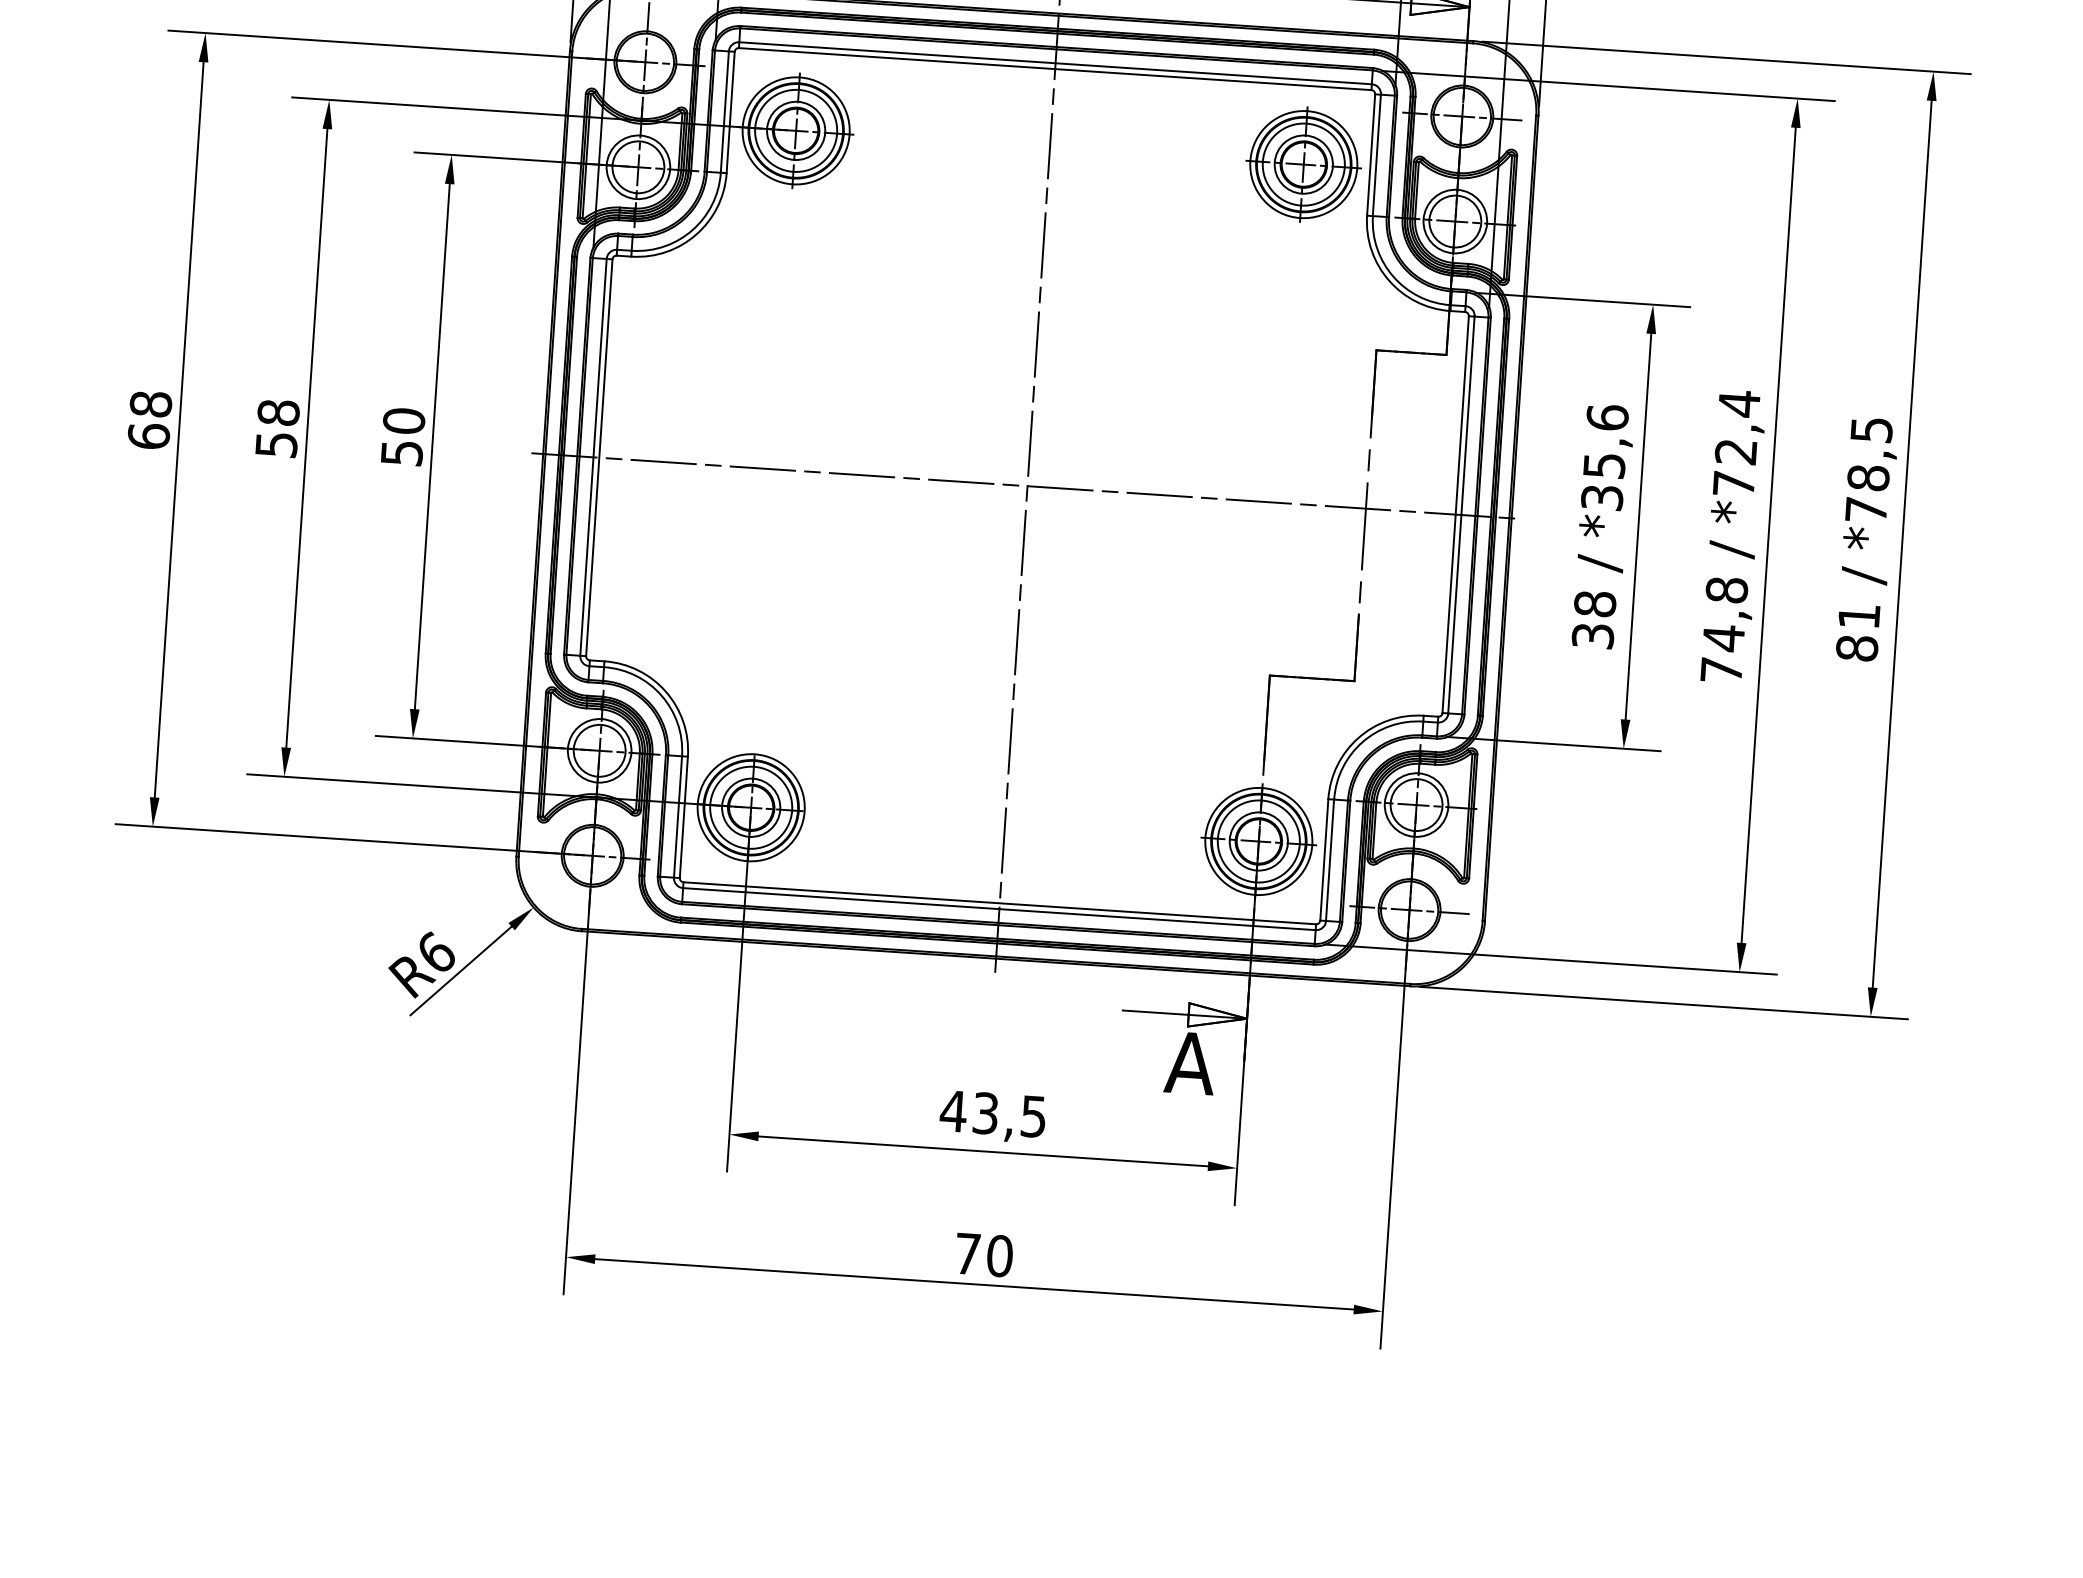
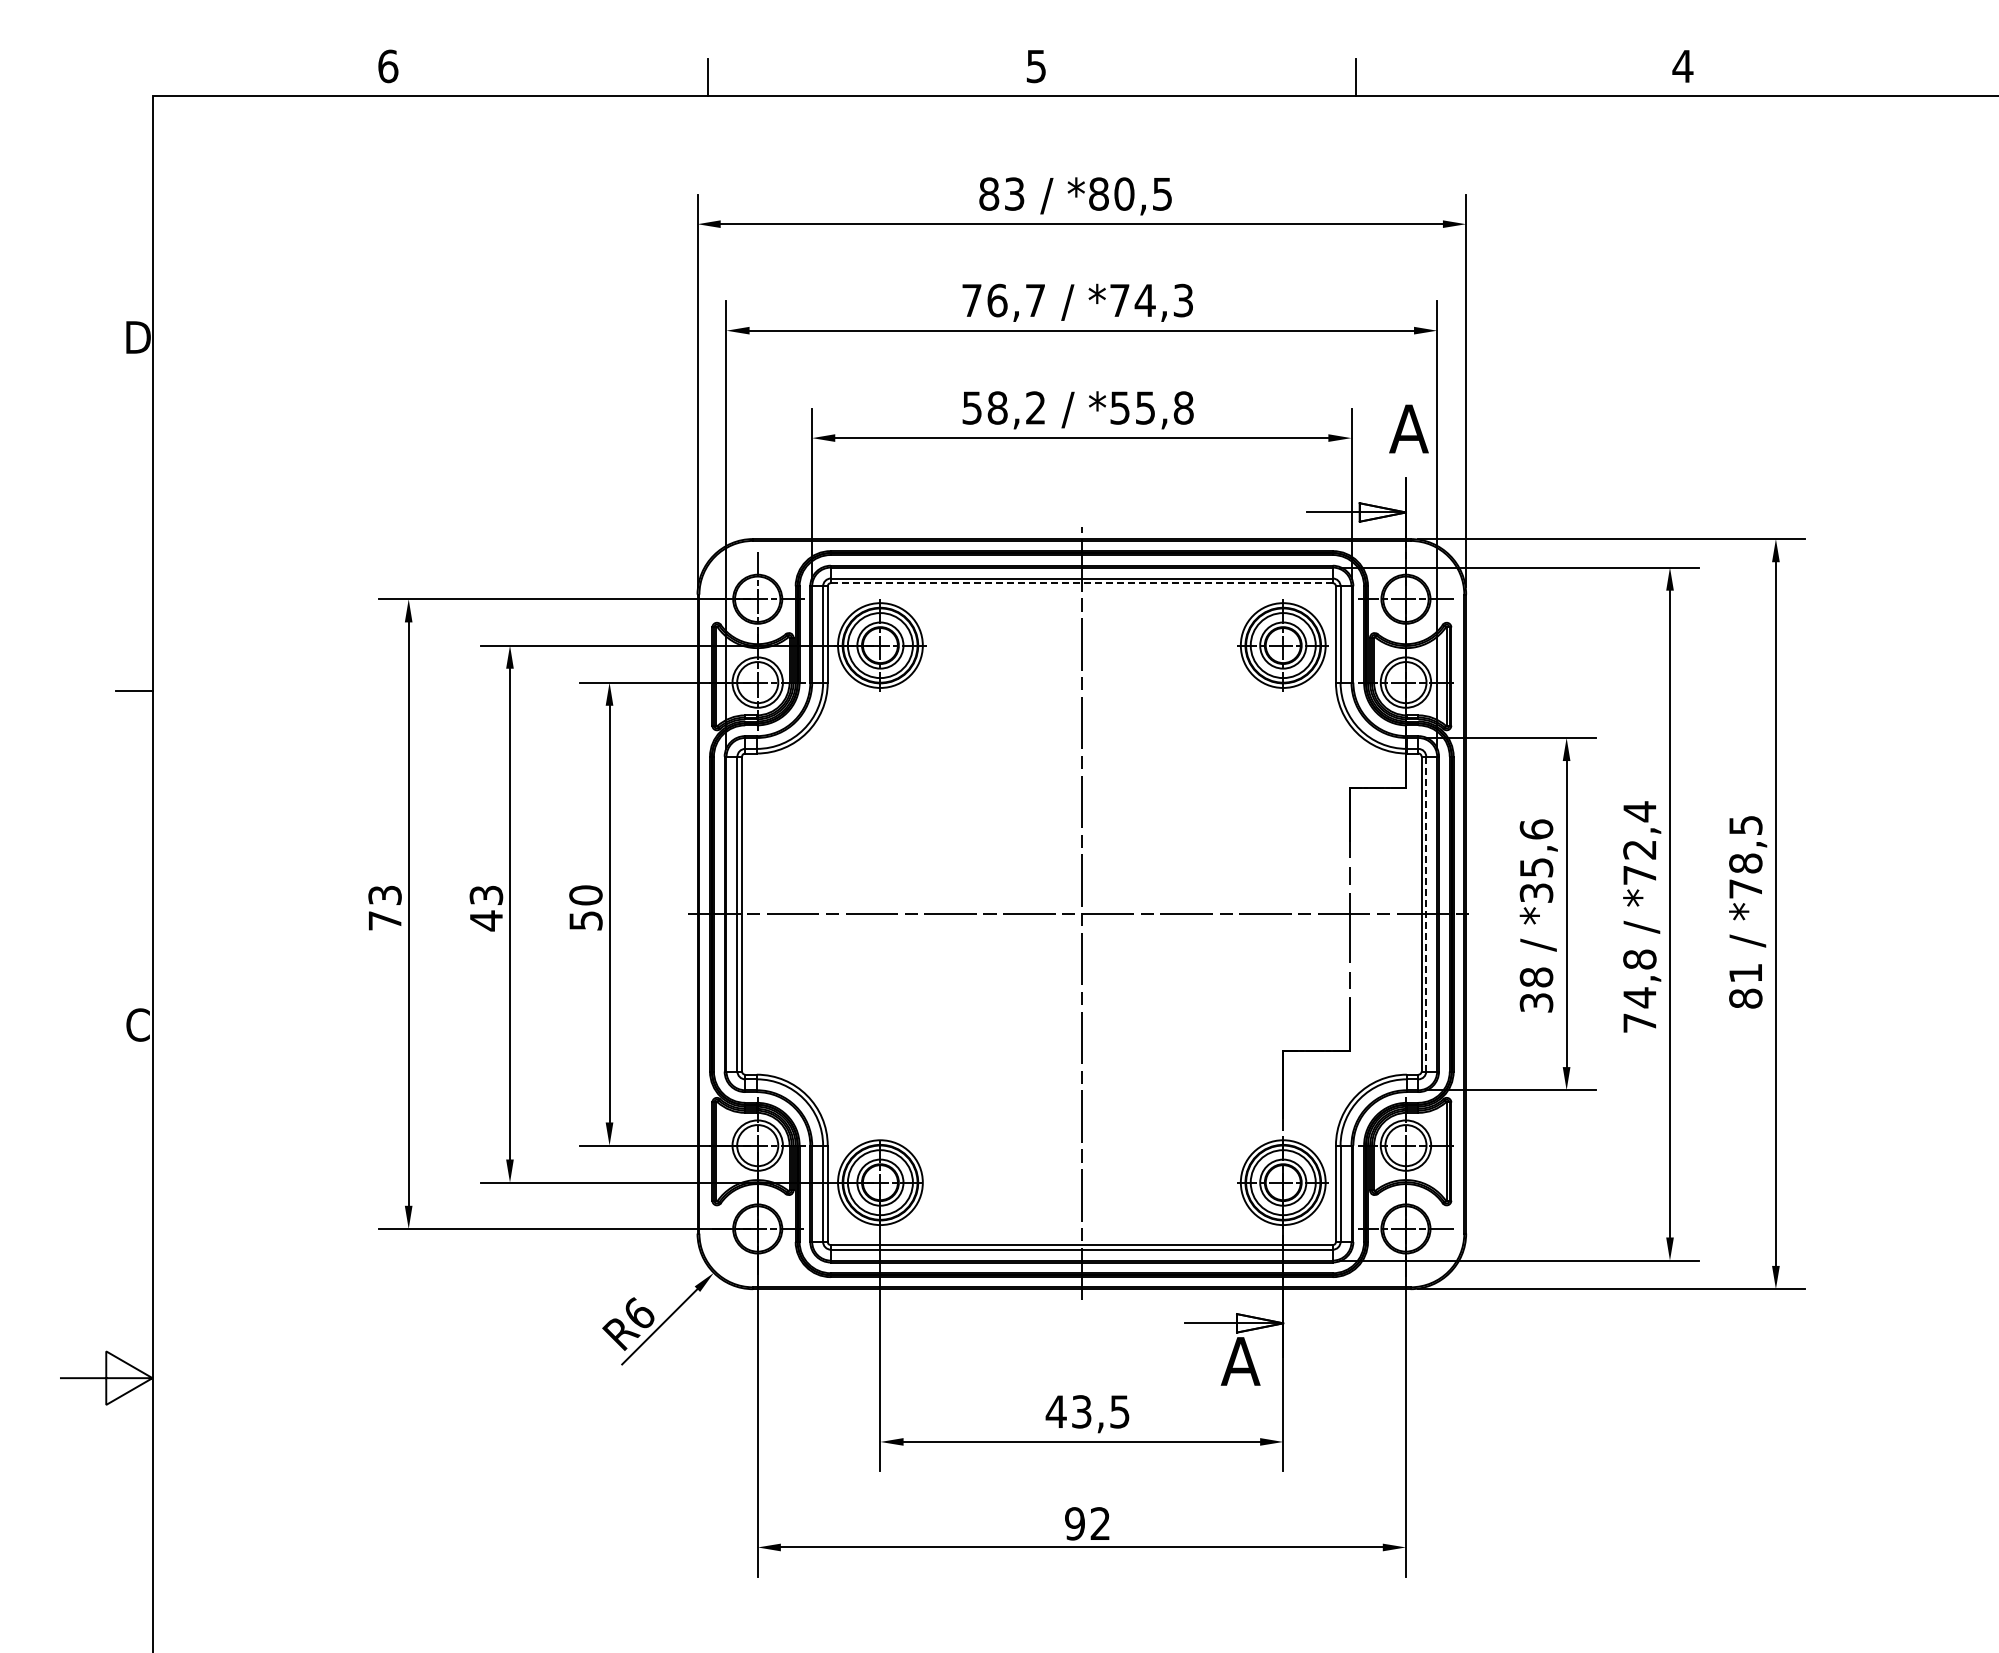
line: (1054, 69) -> (1081, 583), solid -> dashed
text: (149, 419) -> (384, 907), 68 -> 73
text: (277, 429) -> (486, 908), 58 -> 43
line: (1461, 514) -> (1426, 913), solid -> dashed
text: (983, 1254) -> (1087, 1523), 70 -> 92

